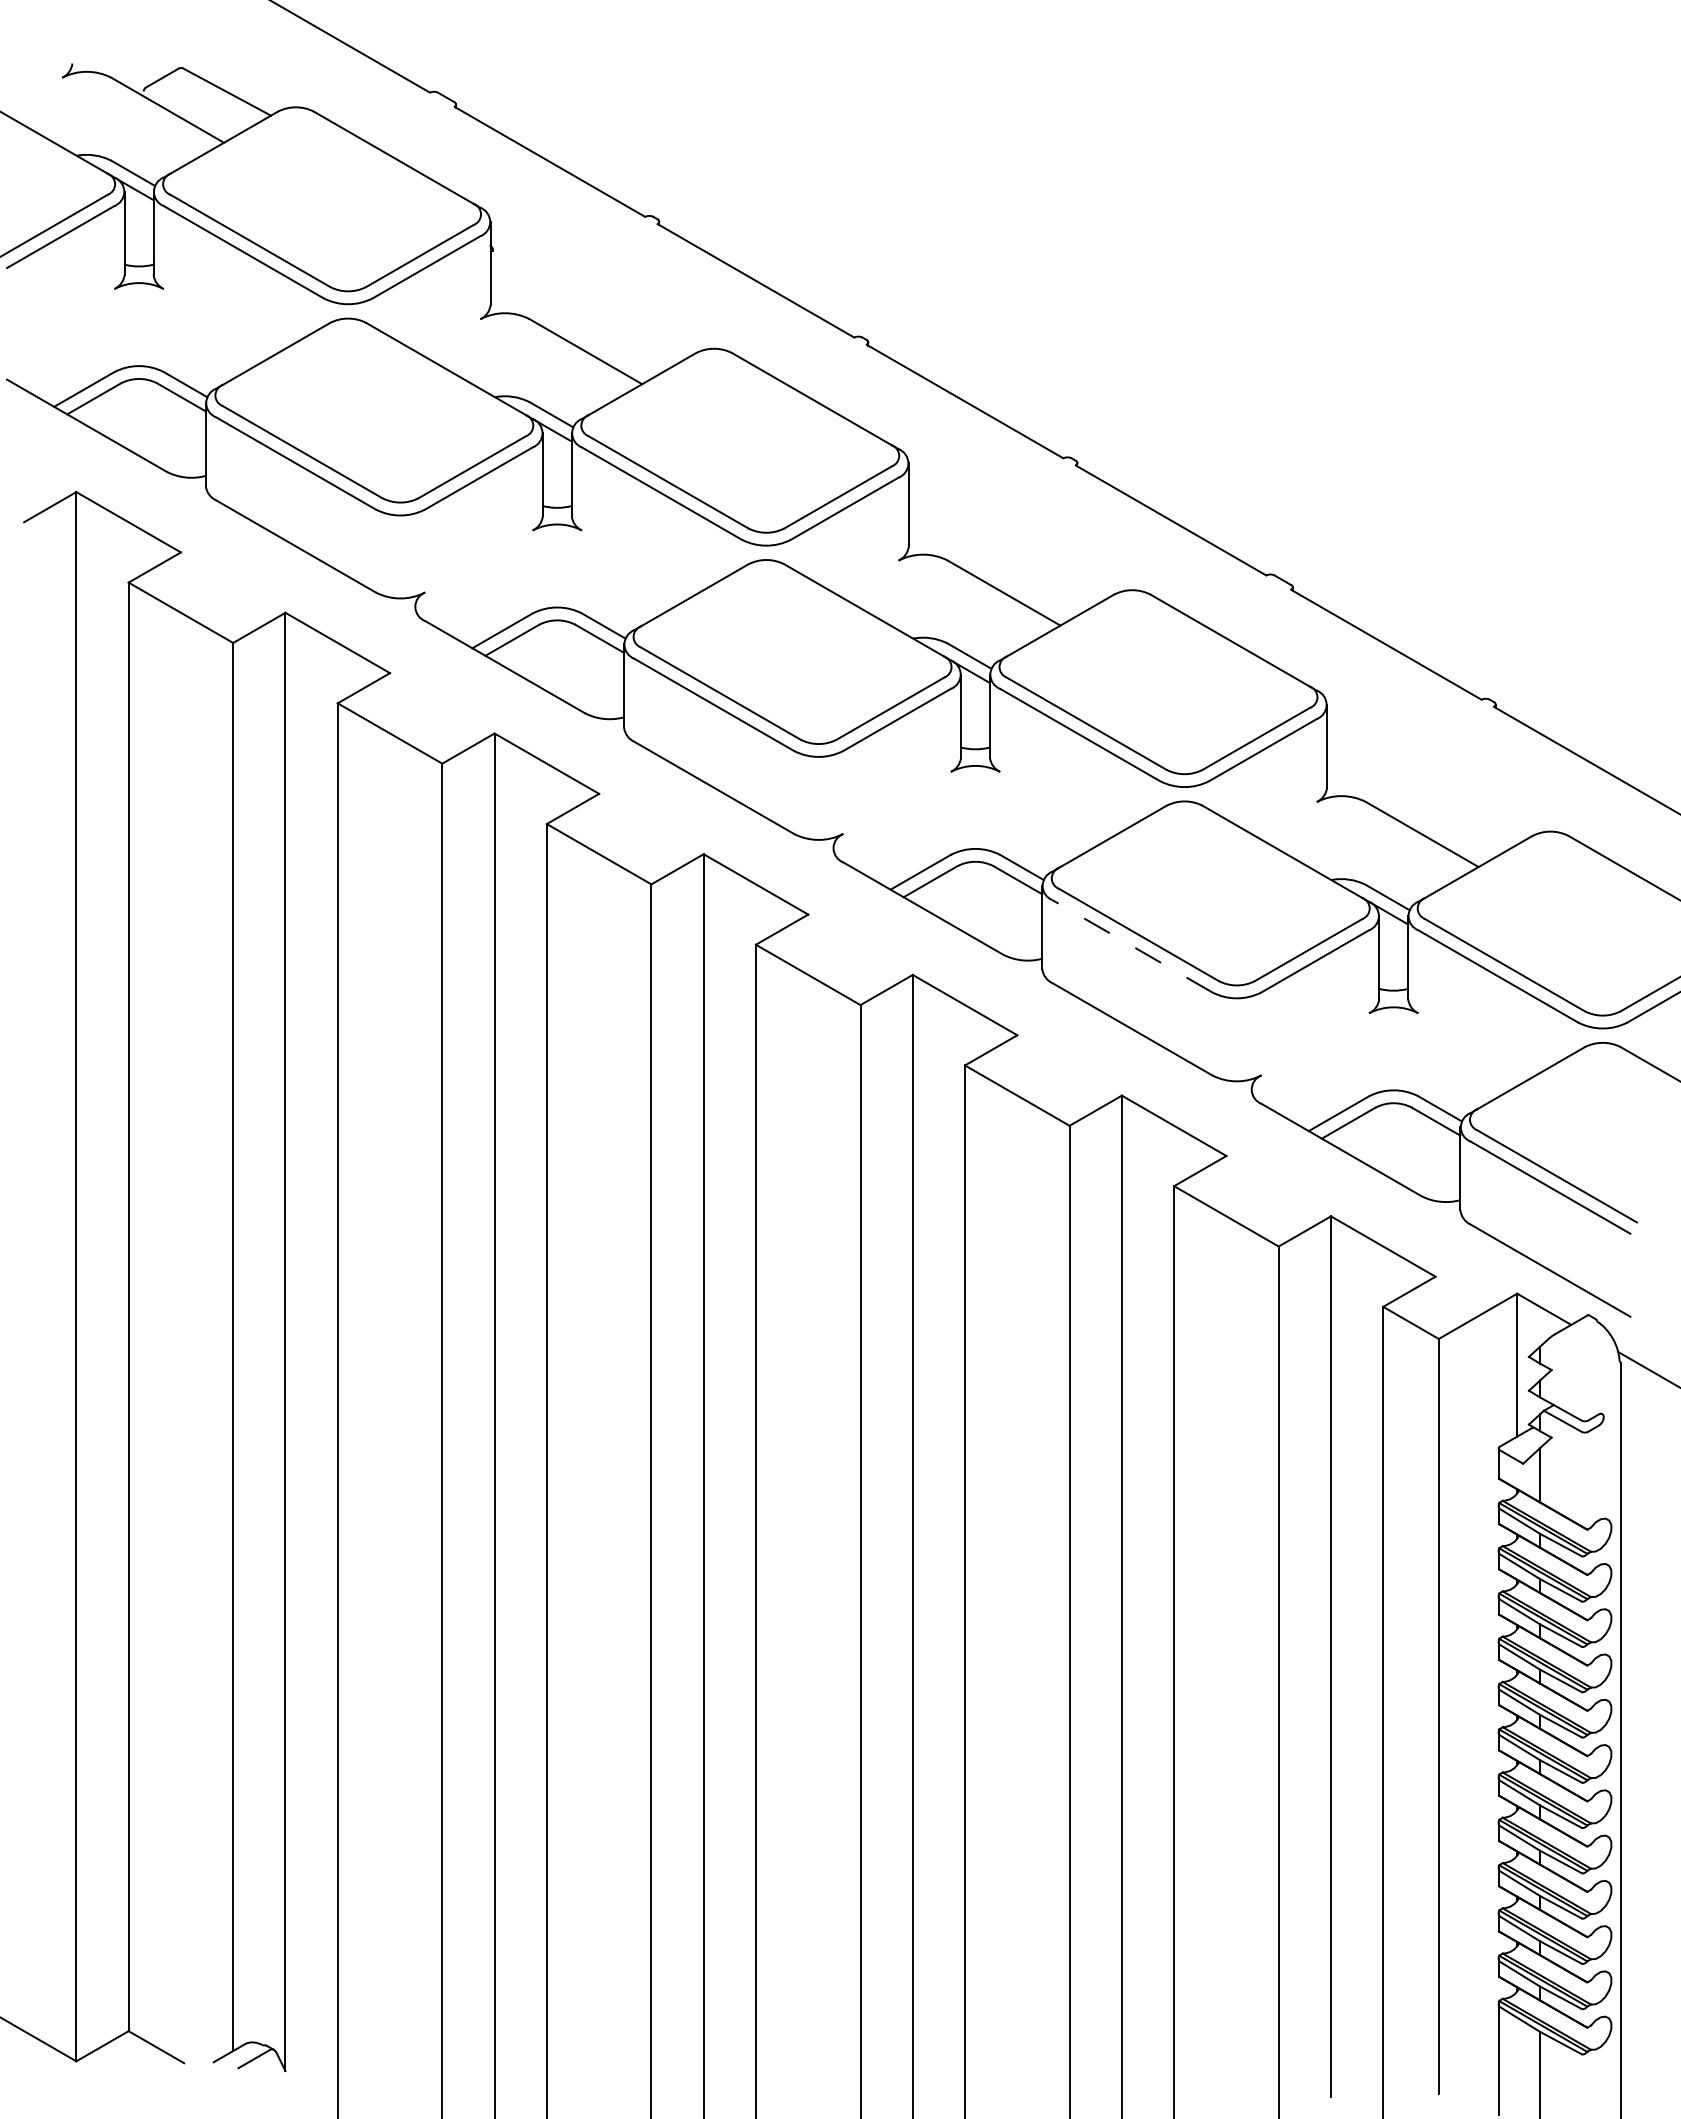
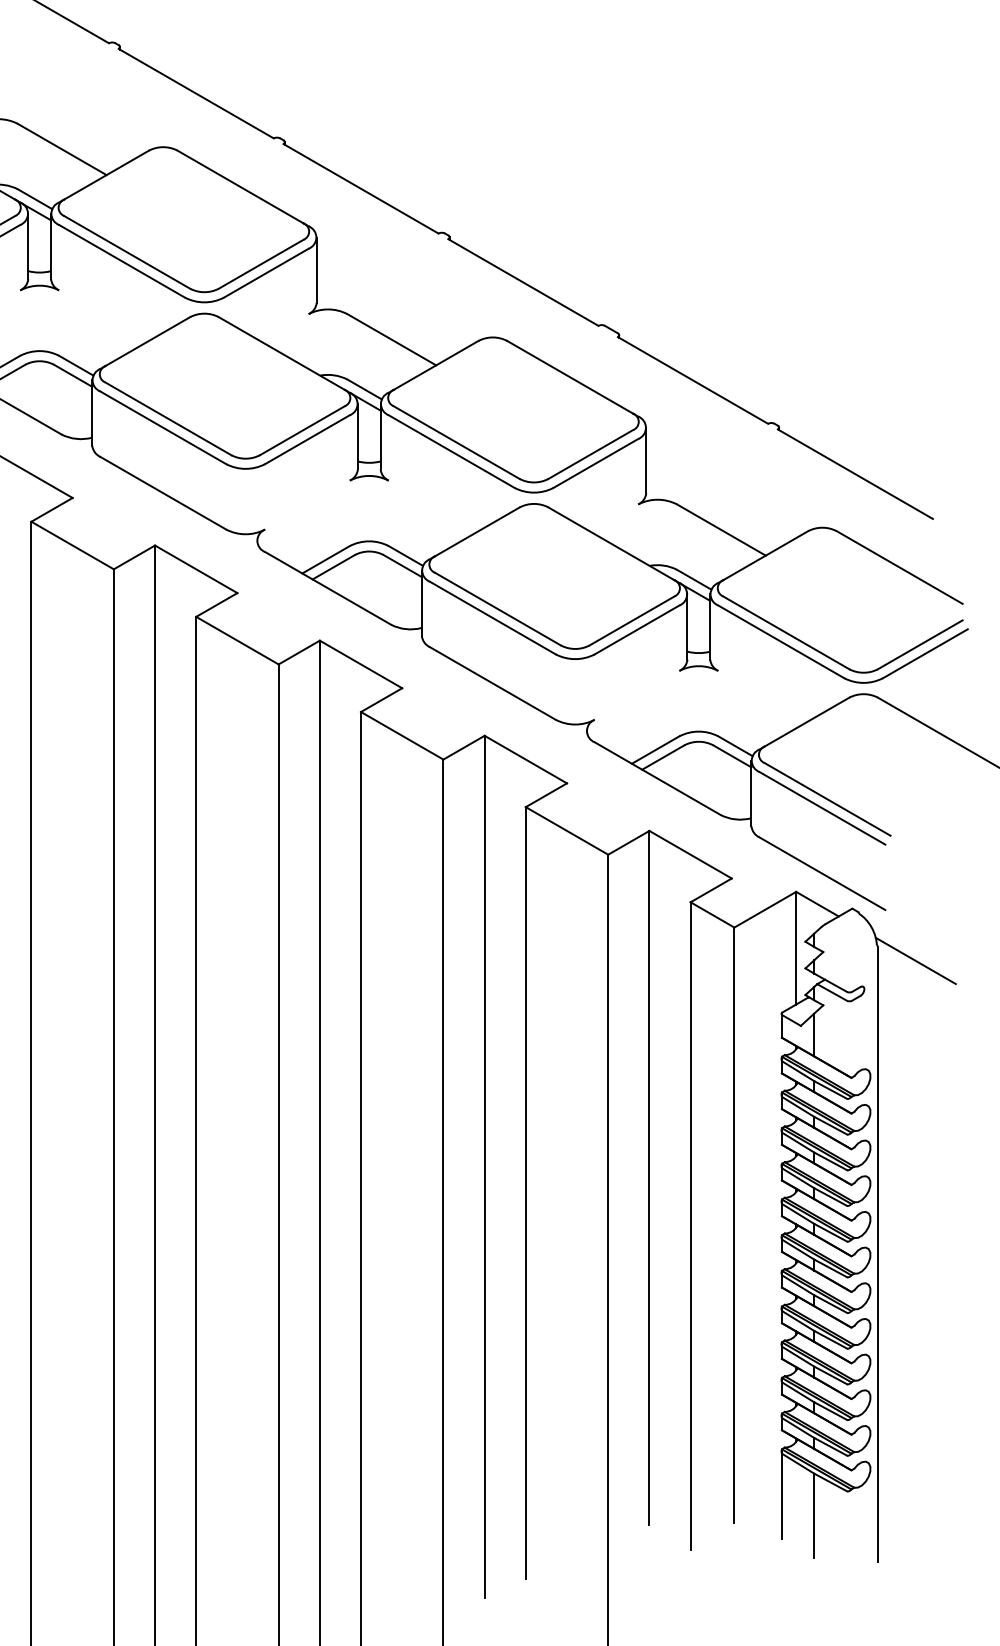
line: (1131, 946) -> (492, 618), dashed -> solid

